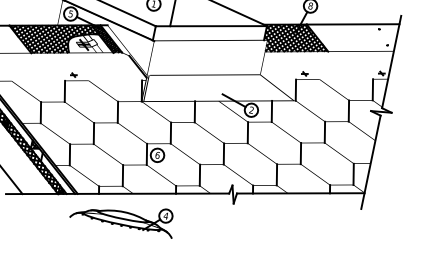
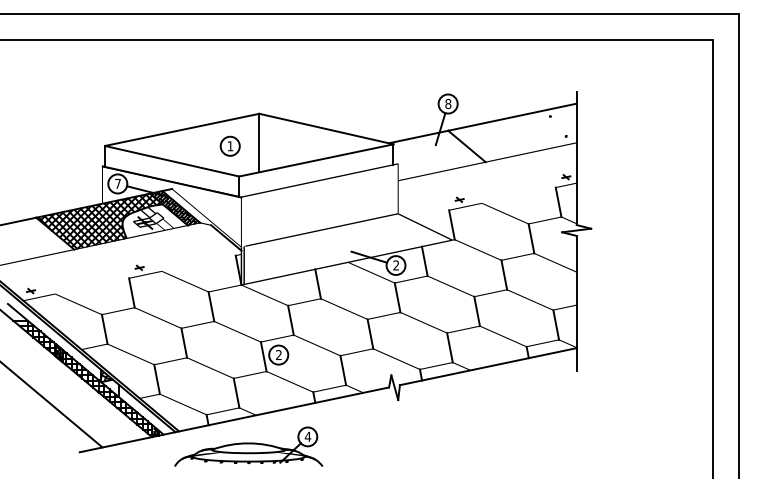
text: (70, 14) -> (117, 184), 5 -> 7
hatch: (295, 40) -> (437, 155), removed
text: (157, 155) -> (278, 355), 6 -> 2

